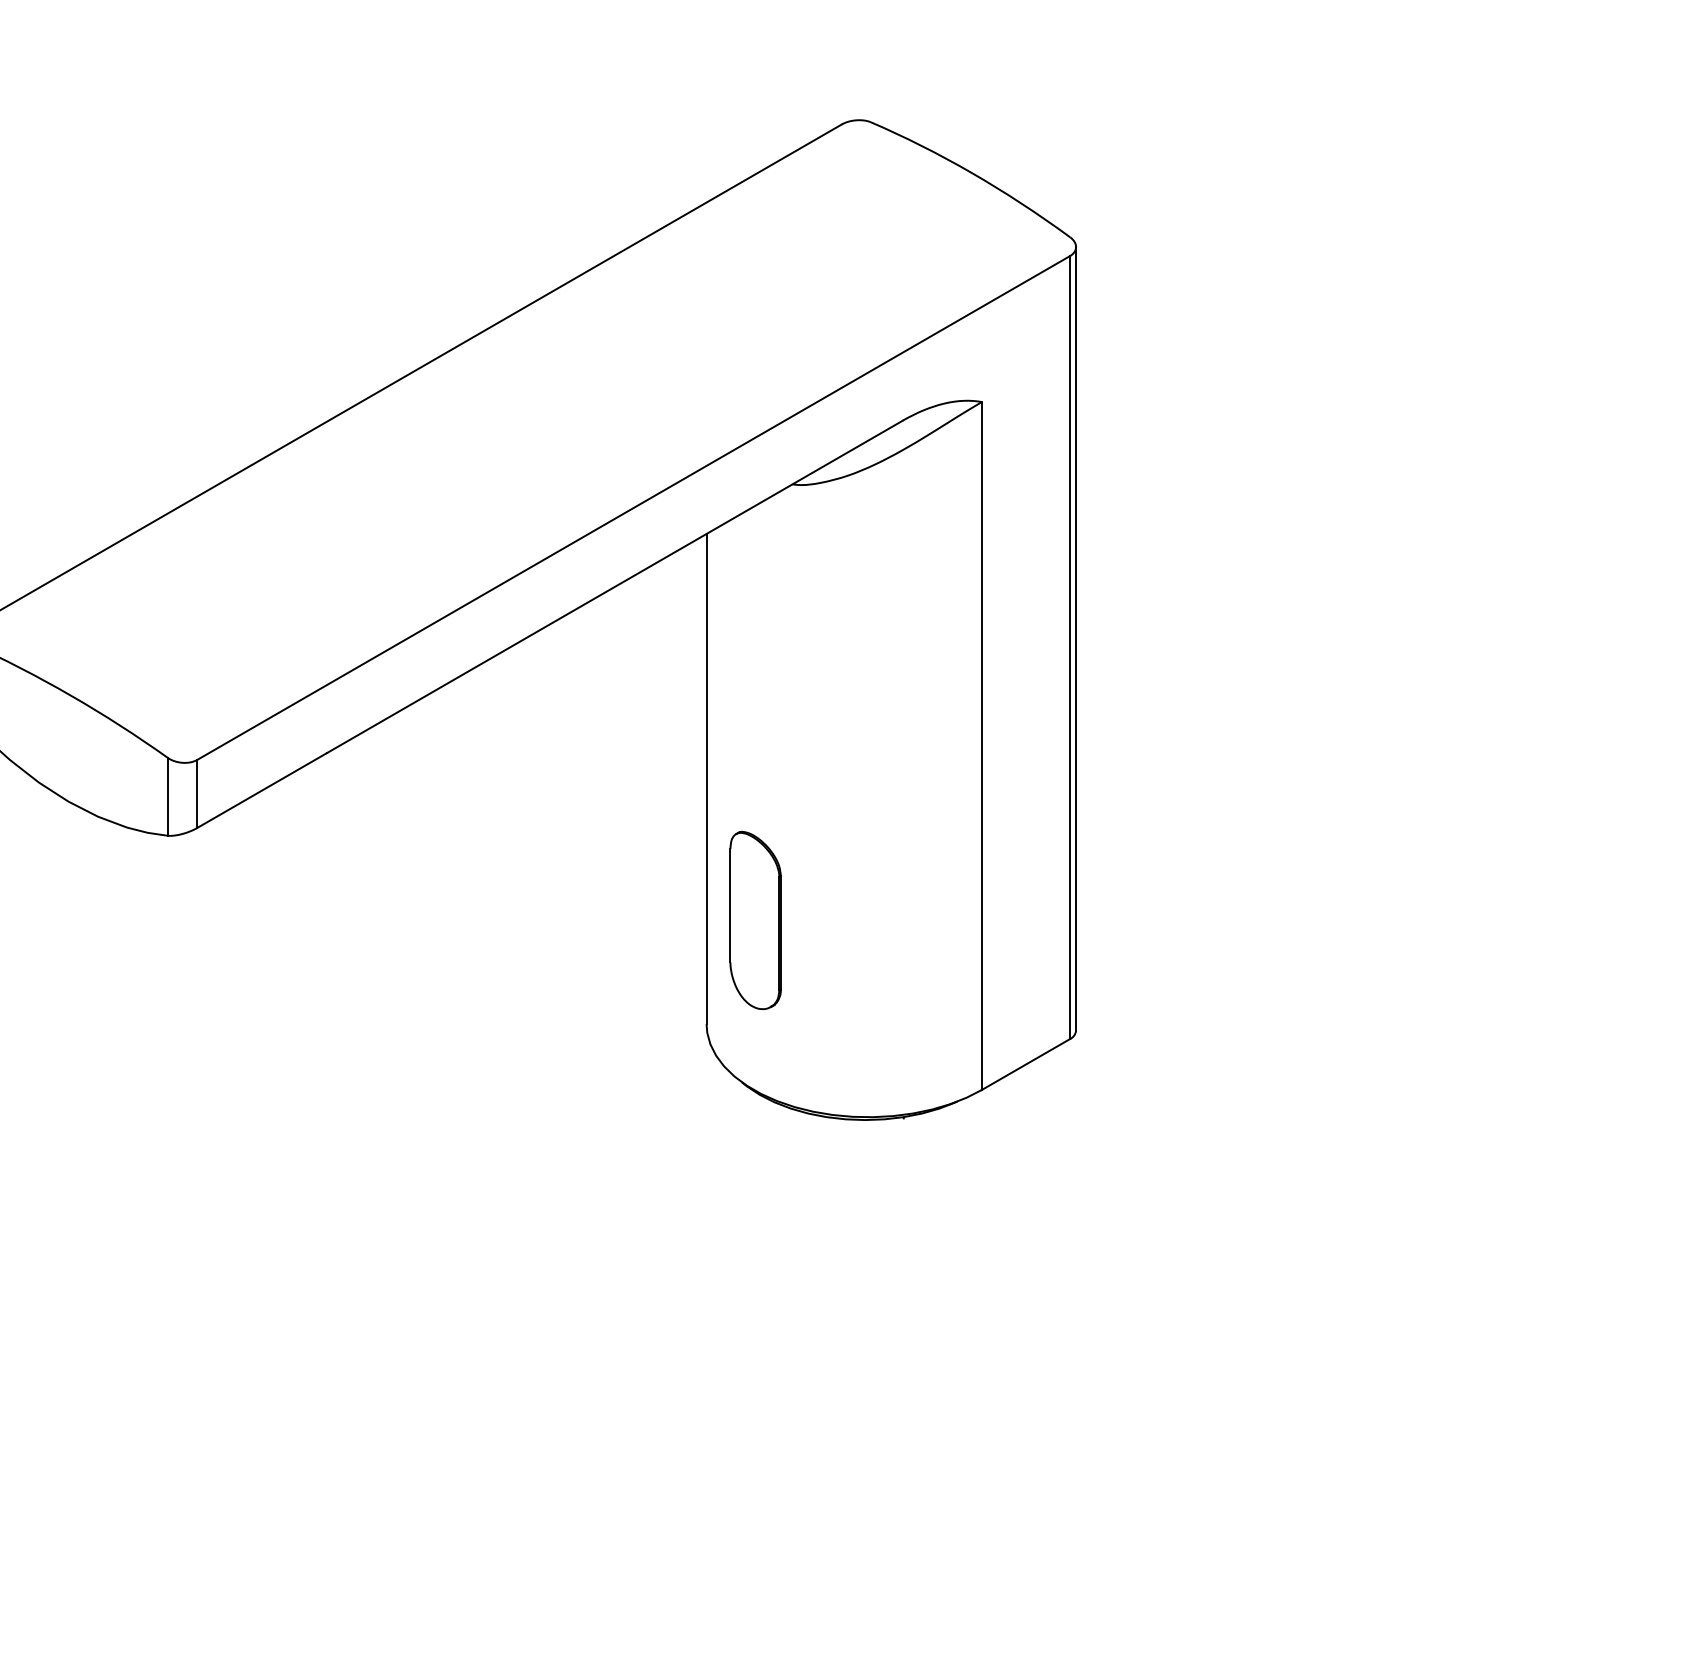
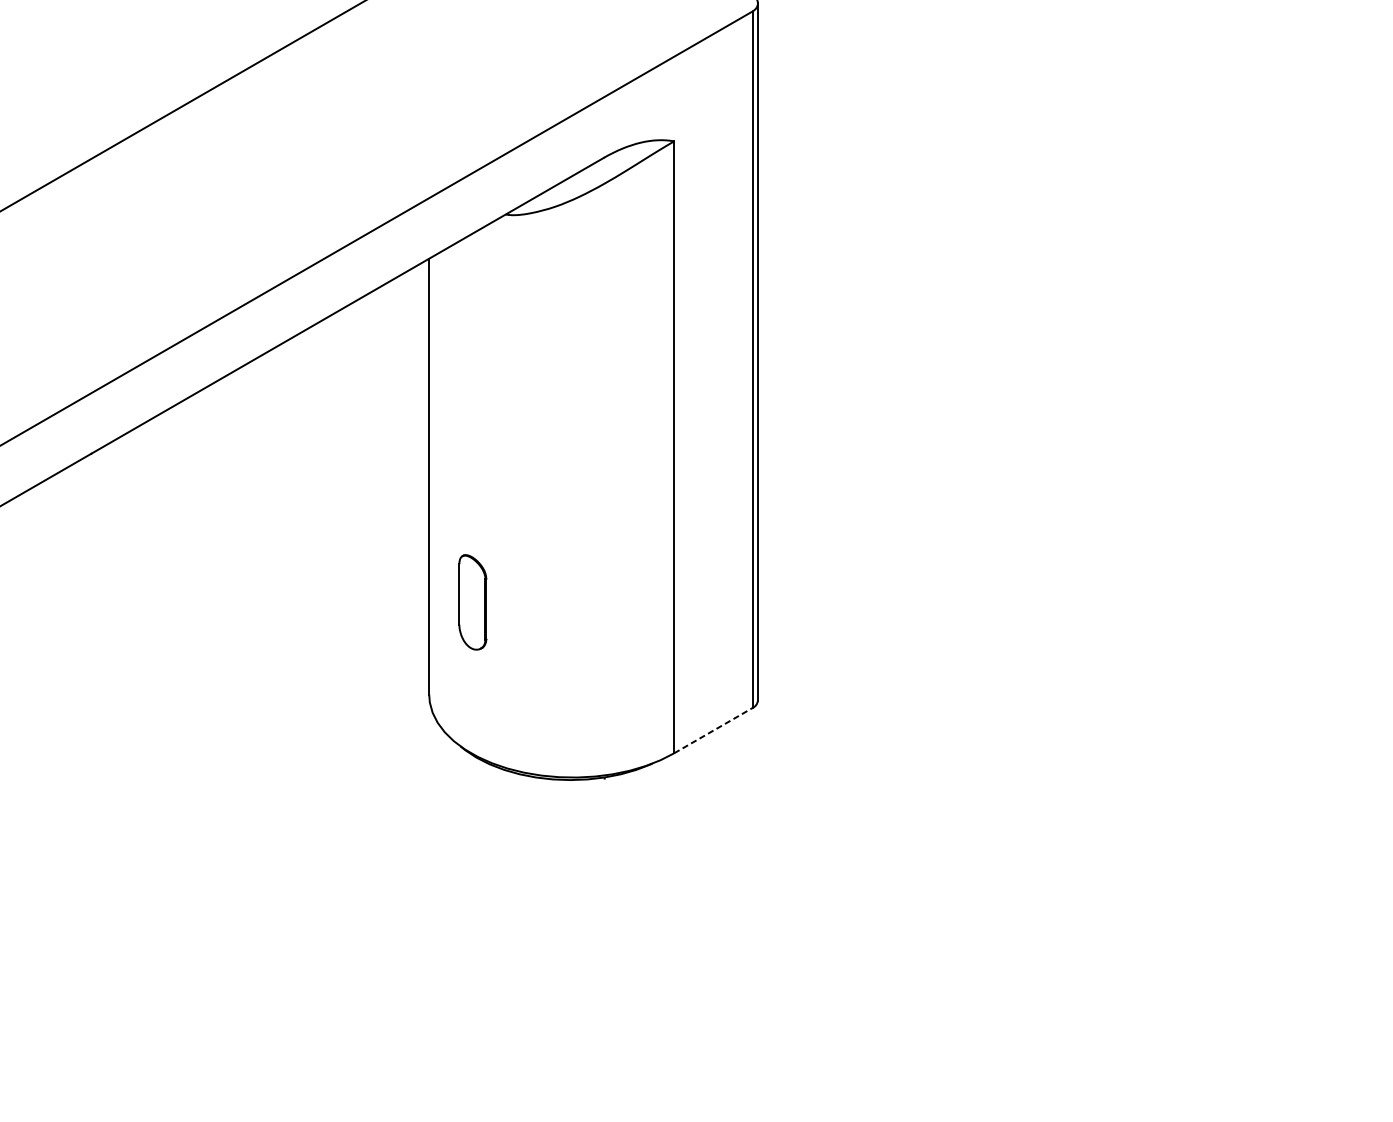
part: (755, 919) -> (472, 601), size x0.6
line: (1025, 1064) -> (712, 730), solid -> dashed

